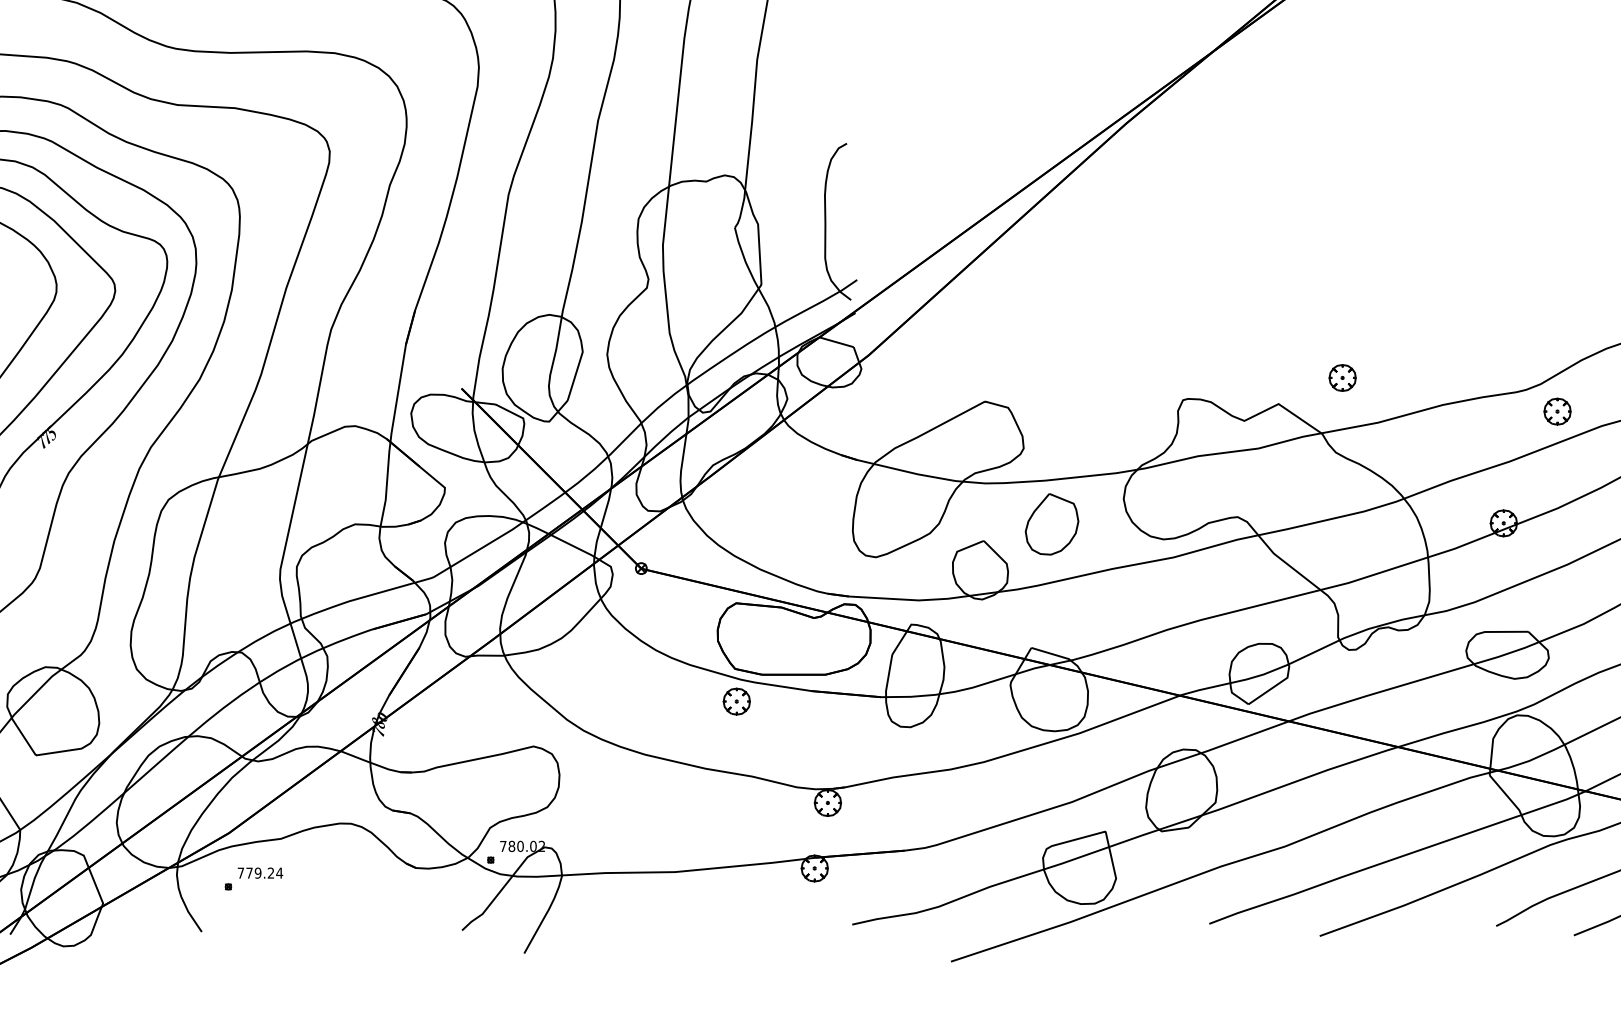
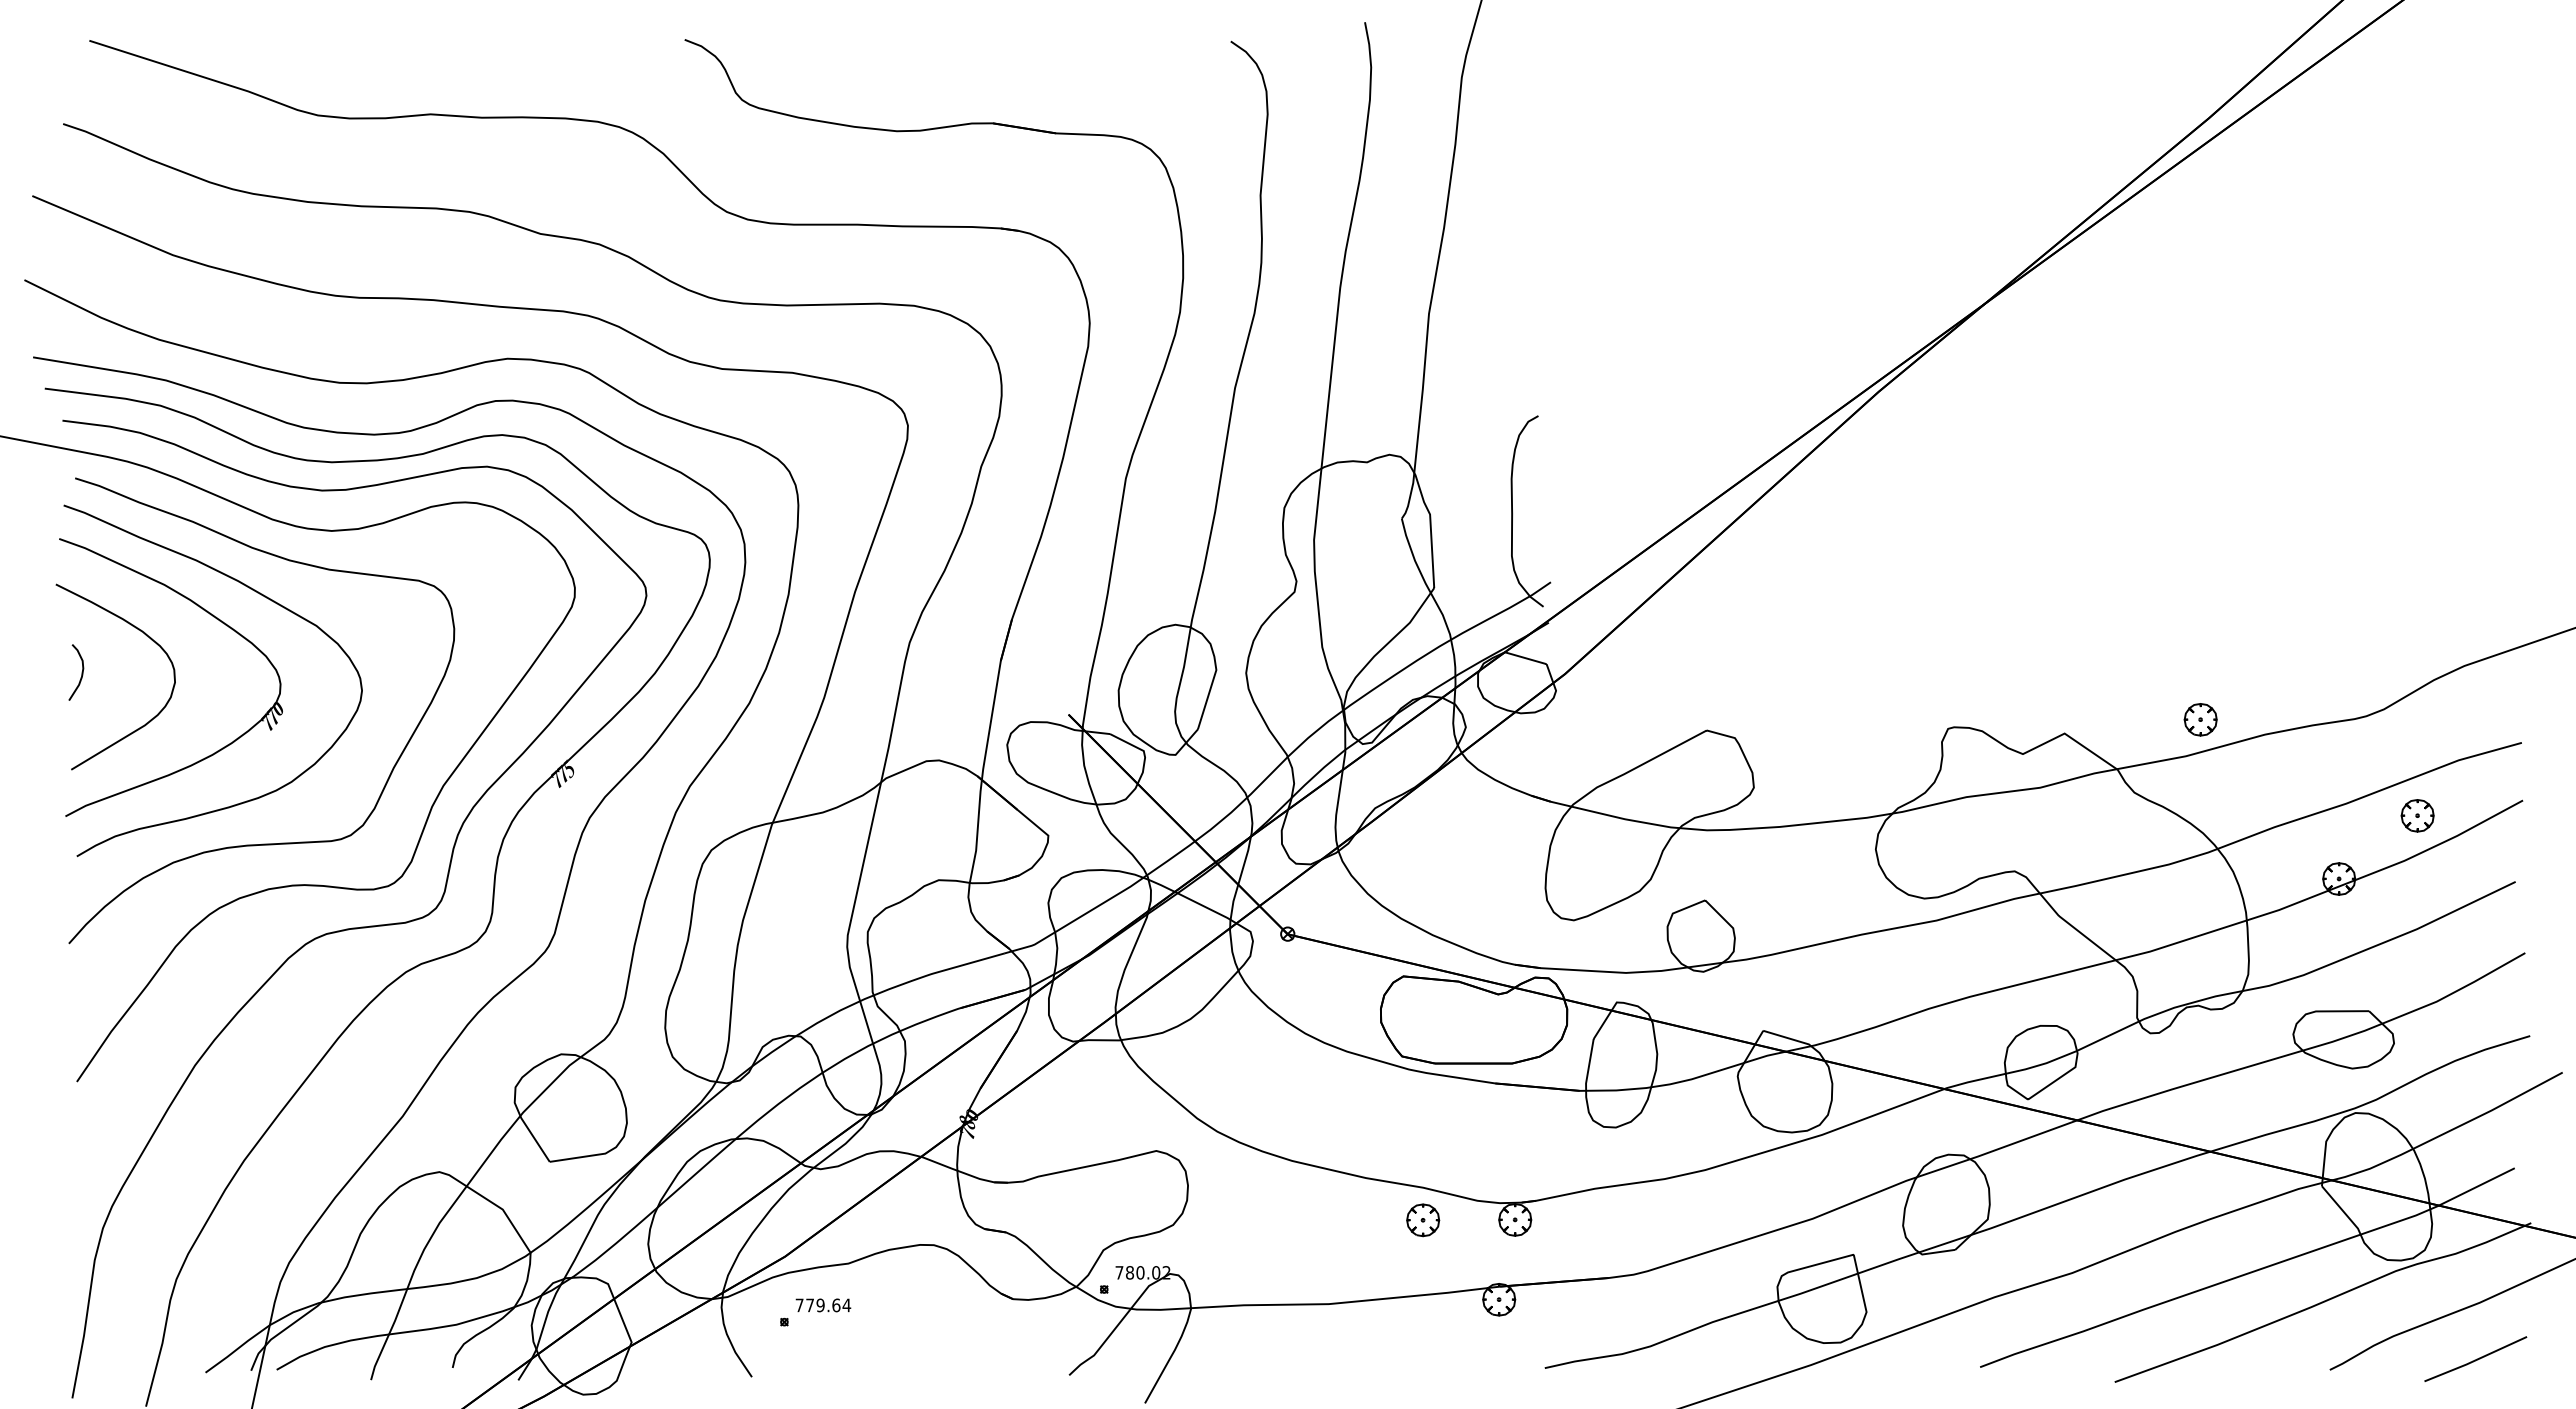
part: (1342, 377) -> (2200, 719), moved
part: (1557, 411) -> (2417, 815), moved
part: (1052, 523) -> (1788, 879), removed
part: (737, 701) -> (1423, 1220), moved
text: (271, 873) -> (836, 1305), 779.24 -> 779.64

